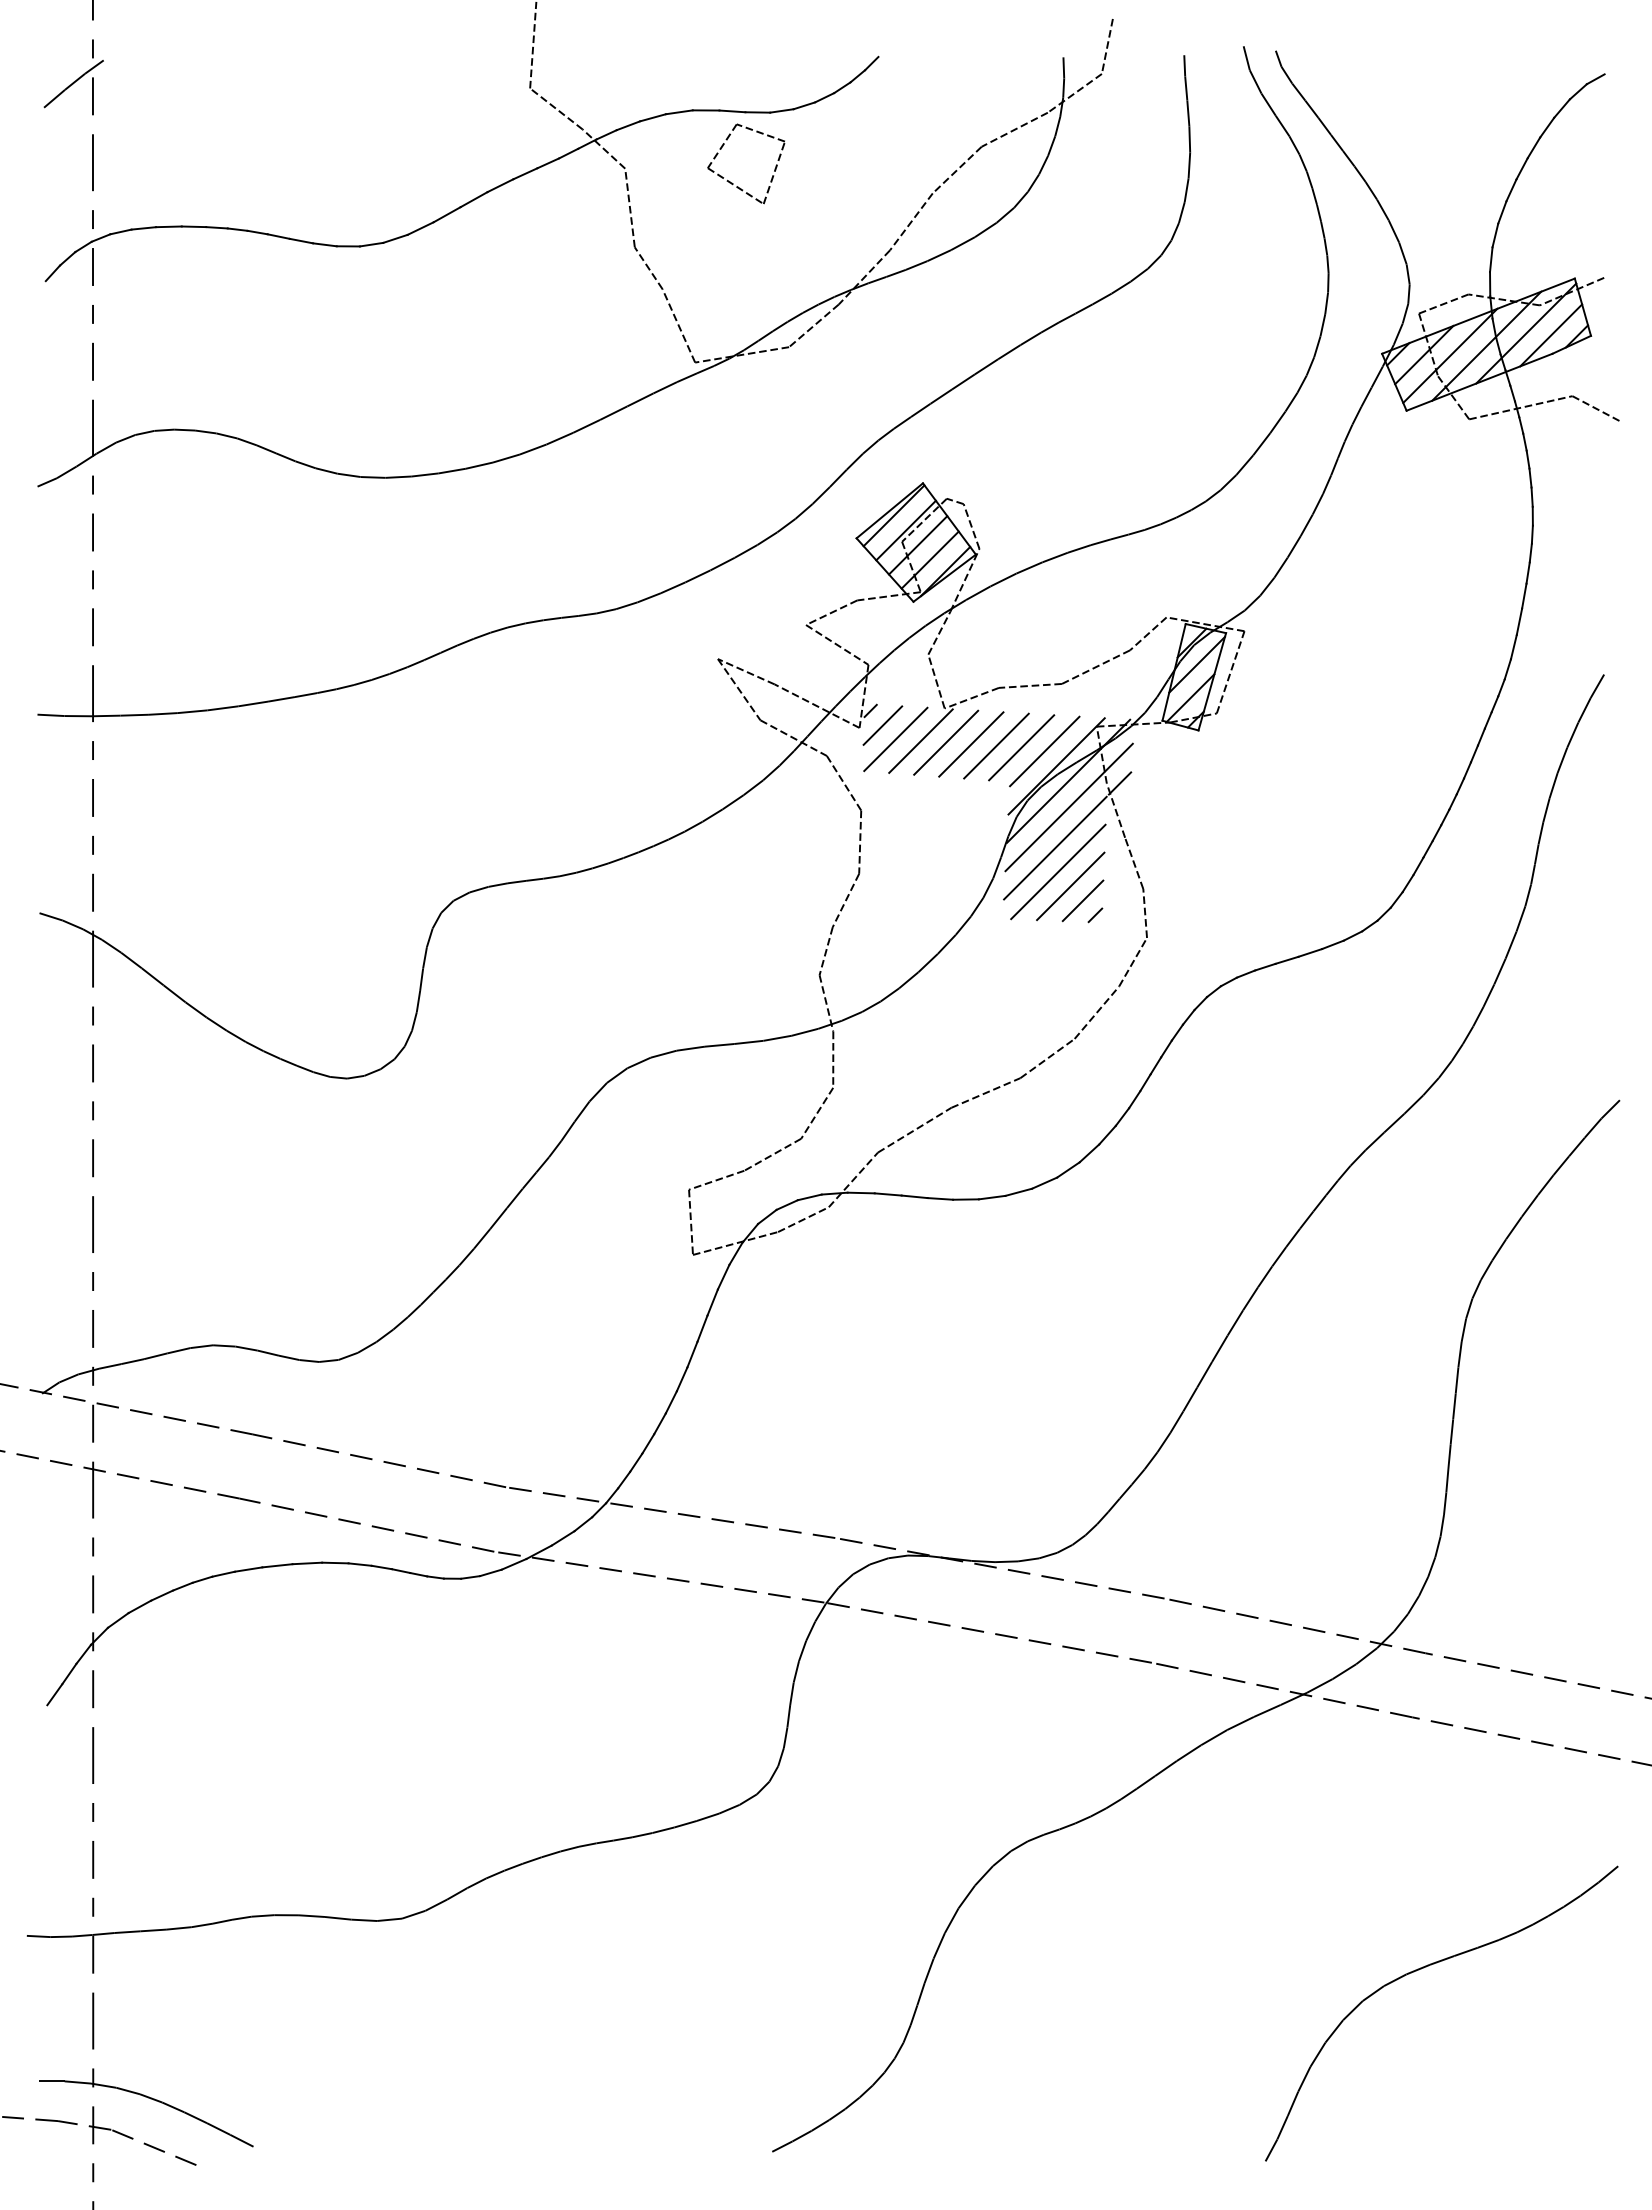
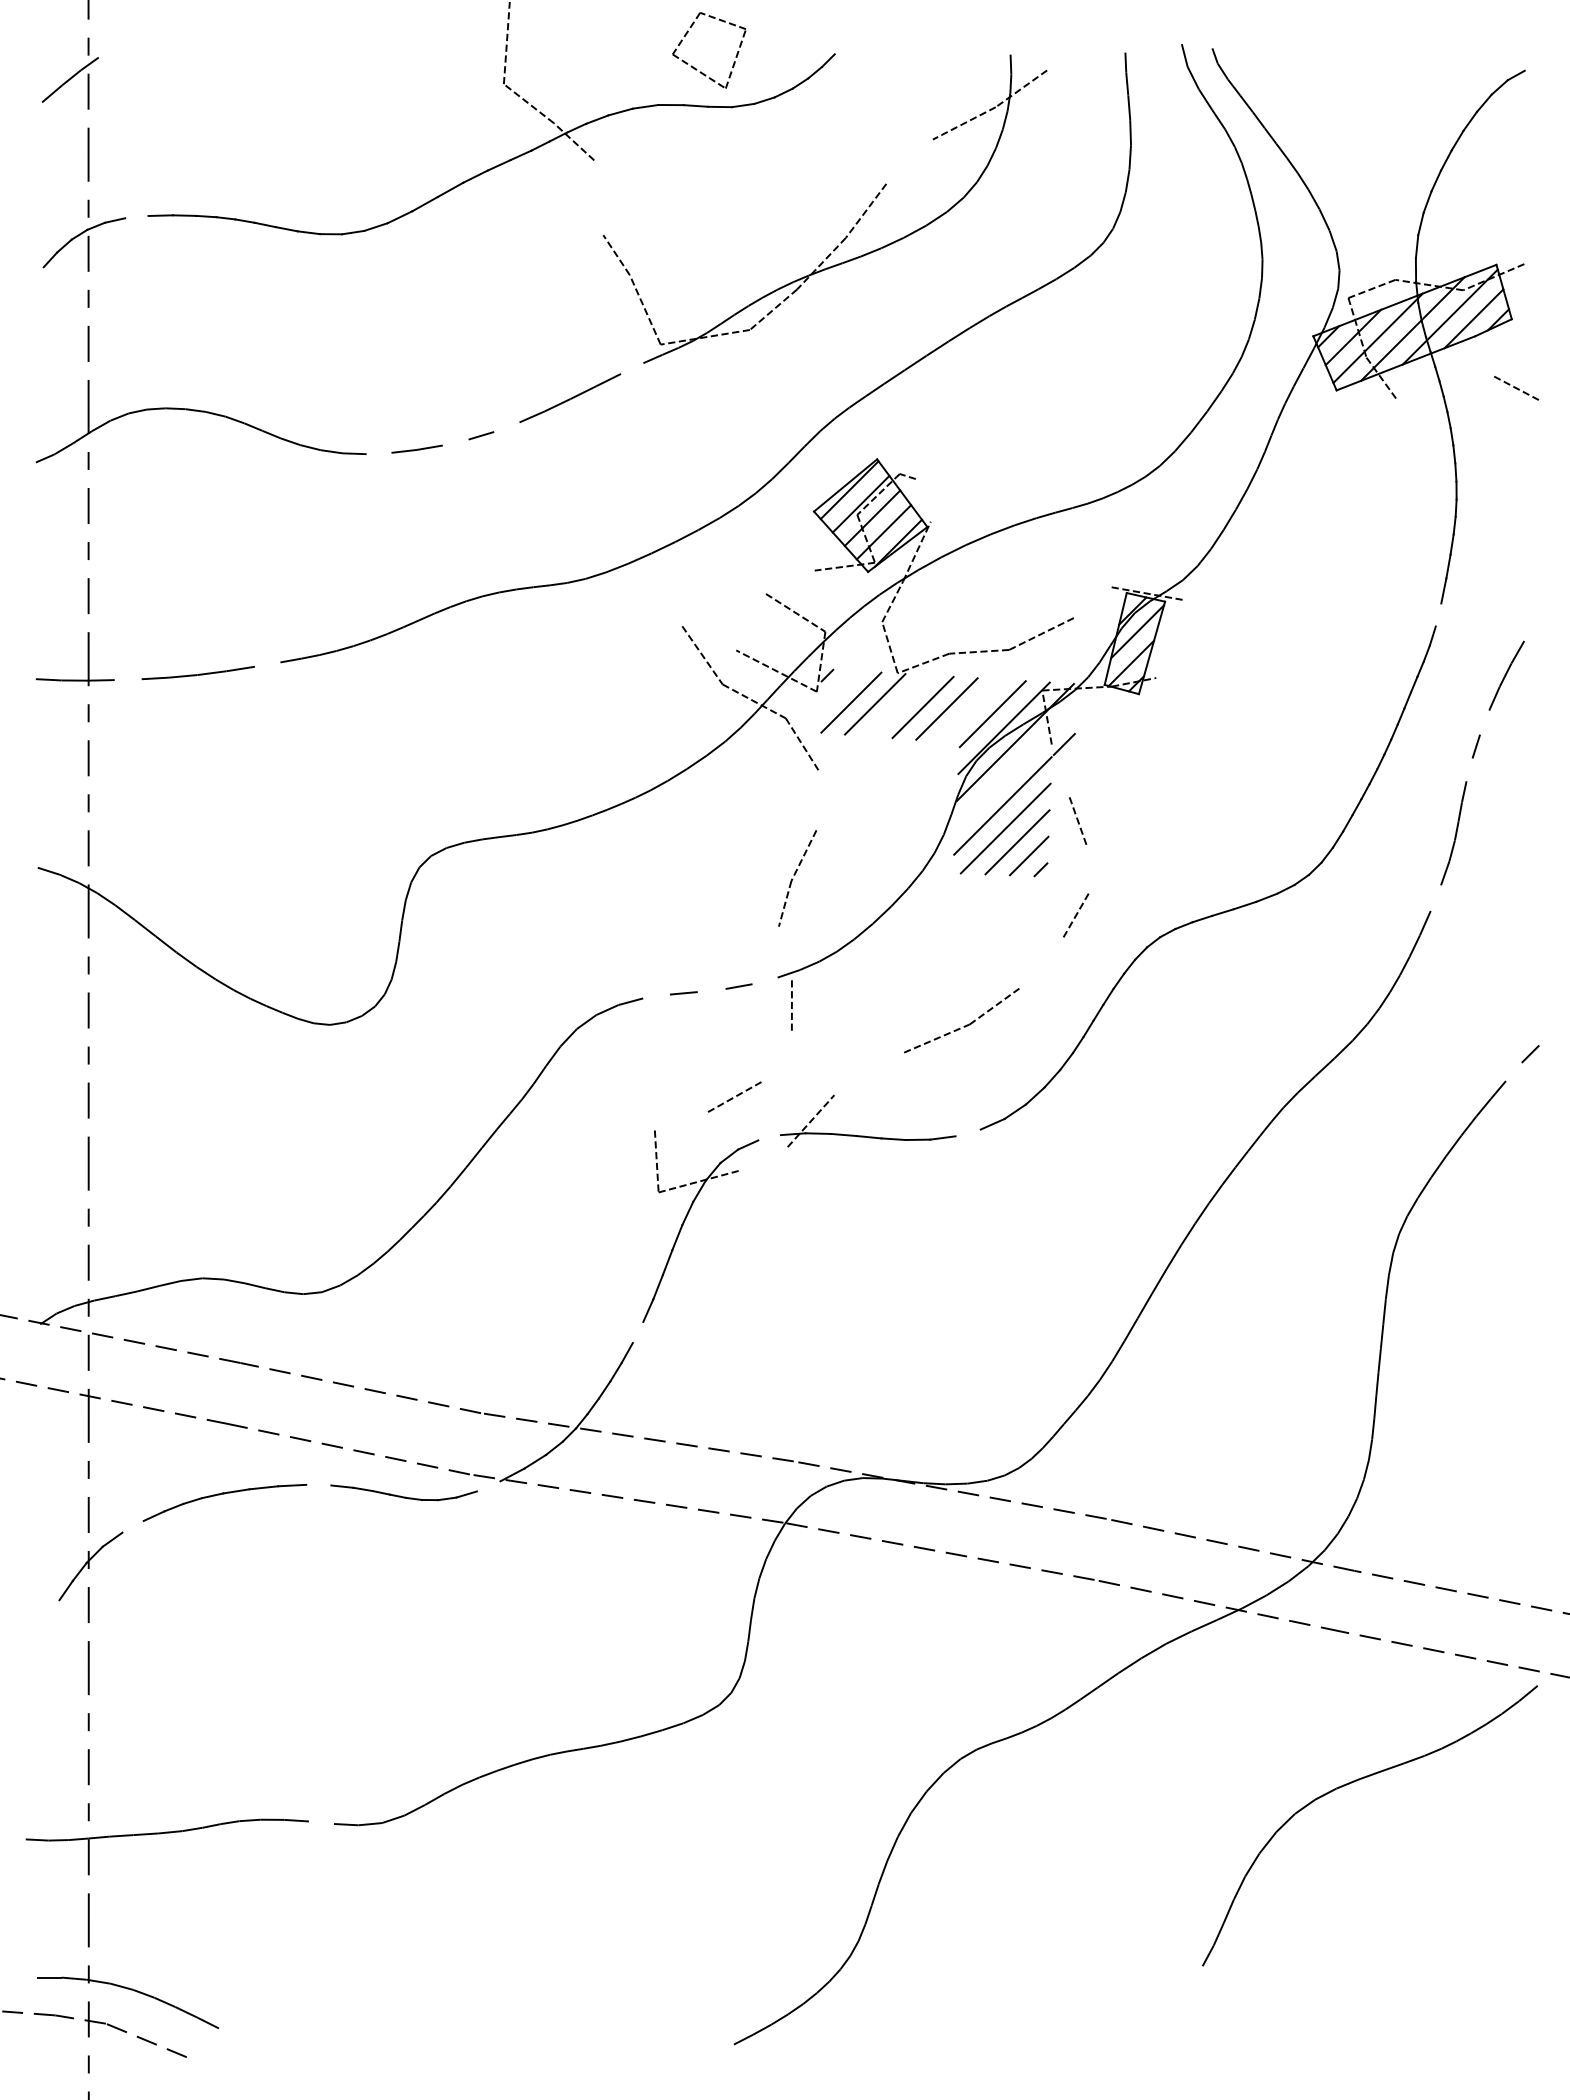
line: (1106, 45) -> (1051, 43), removed
line: (956, 169) -> (908, 161), removed
part: (732, 182) -> (696, 68), moved
line: (629, 207) -> (598, 197), removed
line: (143, 228) -> (136, 217), removed
line: (664, 387) -> (631, 368), removed
line: (1520, 407) -> (1444, 387), removed
line: (532, 449) -> (506, 427), removed
line: (478, 465) -> (454, 442), removed
line: (398, 476) -> (378, 452), removed
line: (971, 526) -> (923, 500), removed
line: (831, 612) -> (790, 582), removed
line: (1148, 633) -> (1091, 602), removed
line: (1513, 646) -> (1438, 614), removed
line: (745, 671) -> (708, 638), removed
line: (1230, 672) -> (1169, 639), removed
line: (281, 699) -> (267, 664), removed
line: (134, 714) -> (128, 678), removed
line: (882, 725) -> (838, 689), removed
line: (946, 742) -> (899, 705), removed
line: (1021, 747) -> (970, 710), removed
line: (1562, 760) -> (1484, 722), removed
line: (1068, 807) -> (1015, 767), removed
line: (1115, 810) -> (1060, 770), removed
line: (1546, 810) -> (1469, 770), removed
line: (860, 841) -> (817, 799), removed
line: (1145, 913) -> (1088, 868), removed
line: (1510, 944) -> (1435, 897), removed
line: (826, 1003) -> (785, 953), removed
line: (1096, 1012) -> (1042, 962), removed
line: (804, 1031) -> (764, 980), removed
line: (748, 1042) -> (711, 990), removed
line: (690, 1048) -> (656, 996), removed
line: (817, 1112) -> (776, 1057), removed
line: (1592, 1127) -> (1513, 1071), removed
line: (914, 1129) -> (869, 1073), removed
line: (716, 1179) -> (680, 1120), removed
line: (1018, 1191) -> (967, 1132), removed
line: (809, 1197) -> (769, 1137), removed
line: (803, 1219) -> (763, 1158), removed
line: (670, 1402) -> (637, 1332), removed
line: (335, 1562) -> (318, 1484), removed
line: (513, 1563) -> (488, 1485), removed
line: (139, 1606) -> (132, 1526), removed
line: (54, 1694) -> (51, 1610), removed
line: (337, 1917) -> (320, 1821), removed
part: (1419, 1970) -> (1348, 1784), moved
line: (241, 2140) -> (229, 2033), removed

